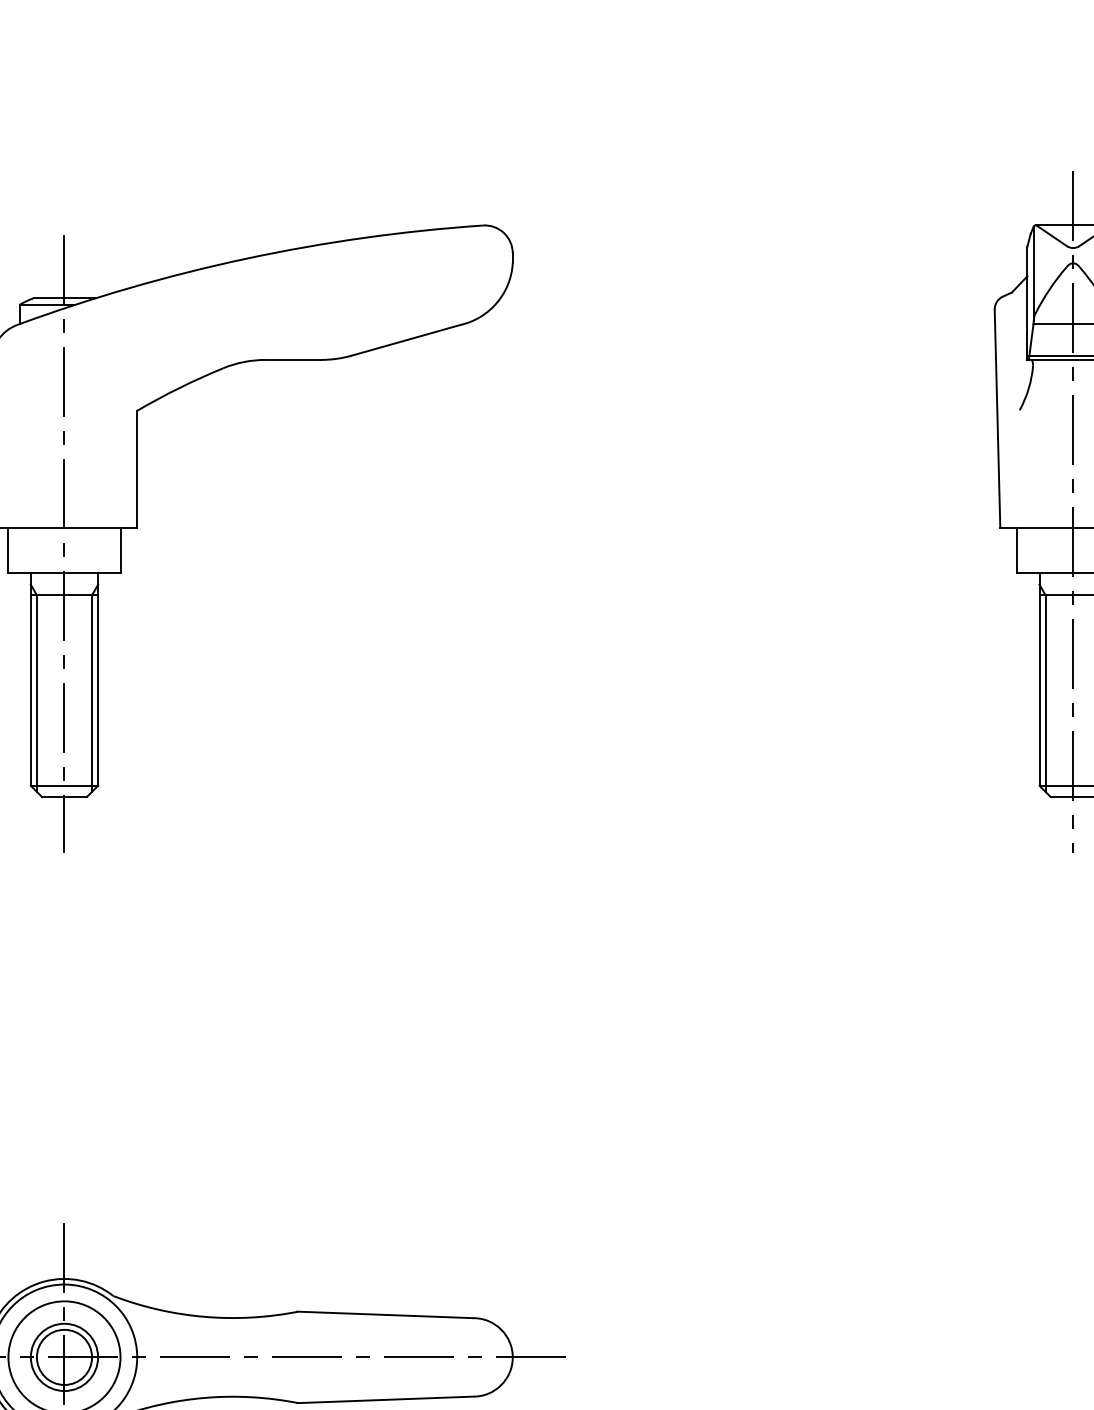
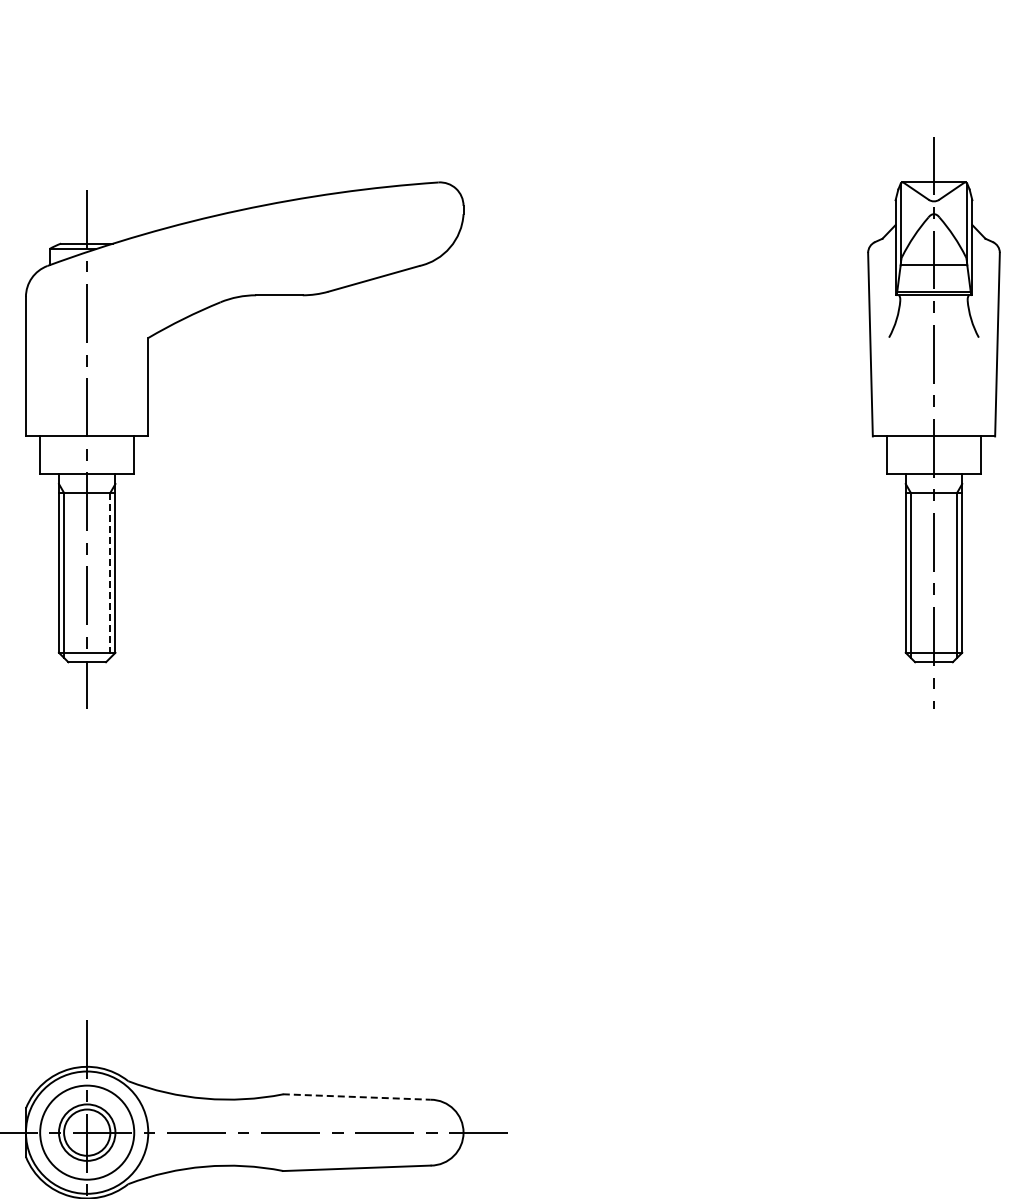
line: (92, 693) -> (110, 575), solid -> dashed
line: (385, 1315) -> (356, 1097), solid -> dashed

